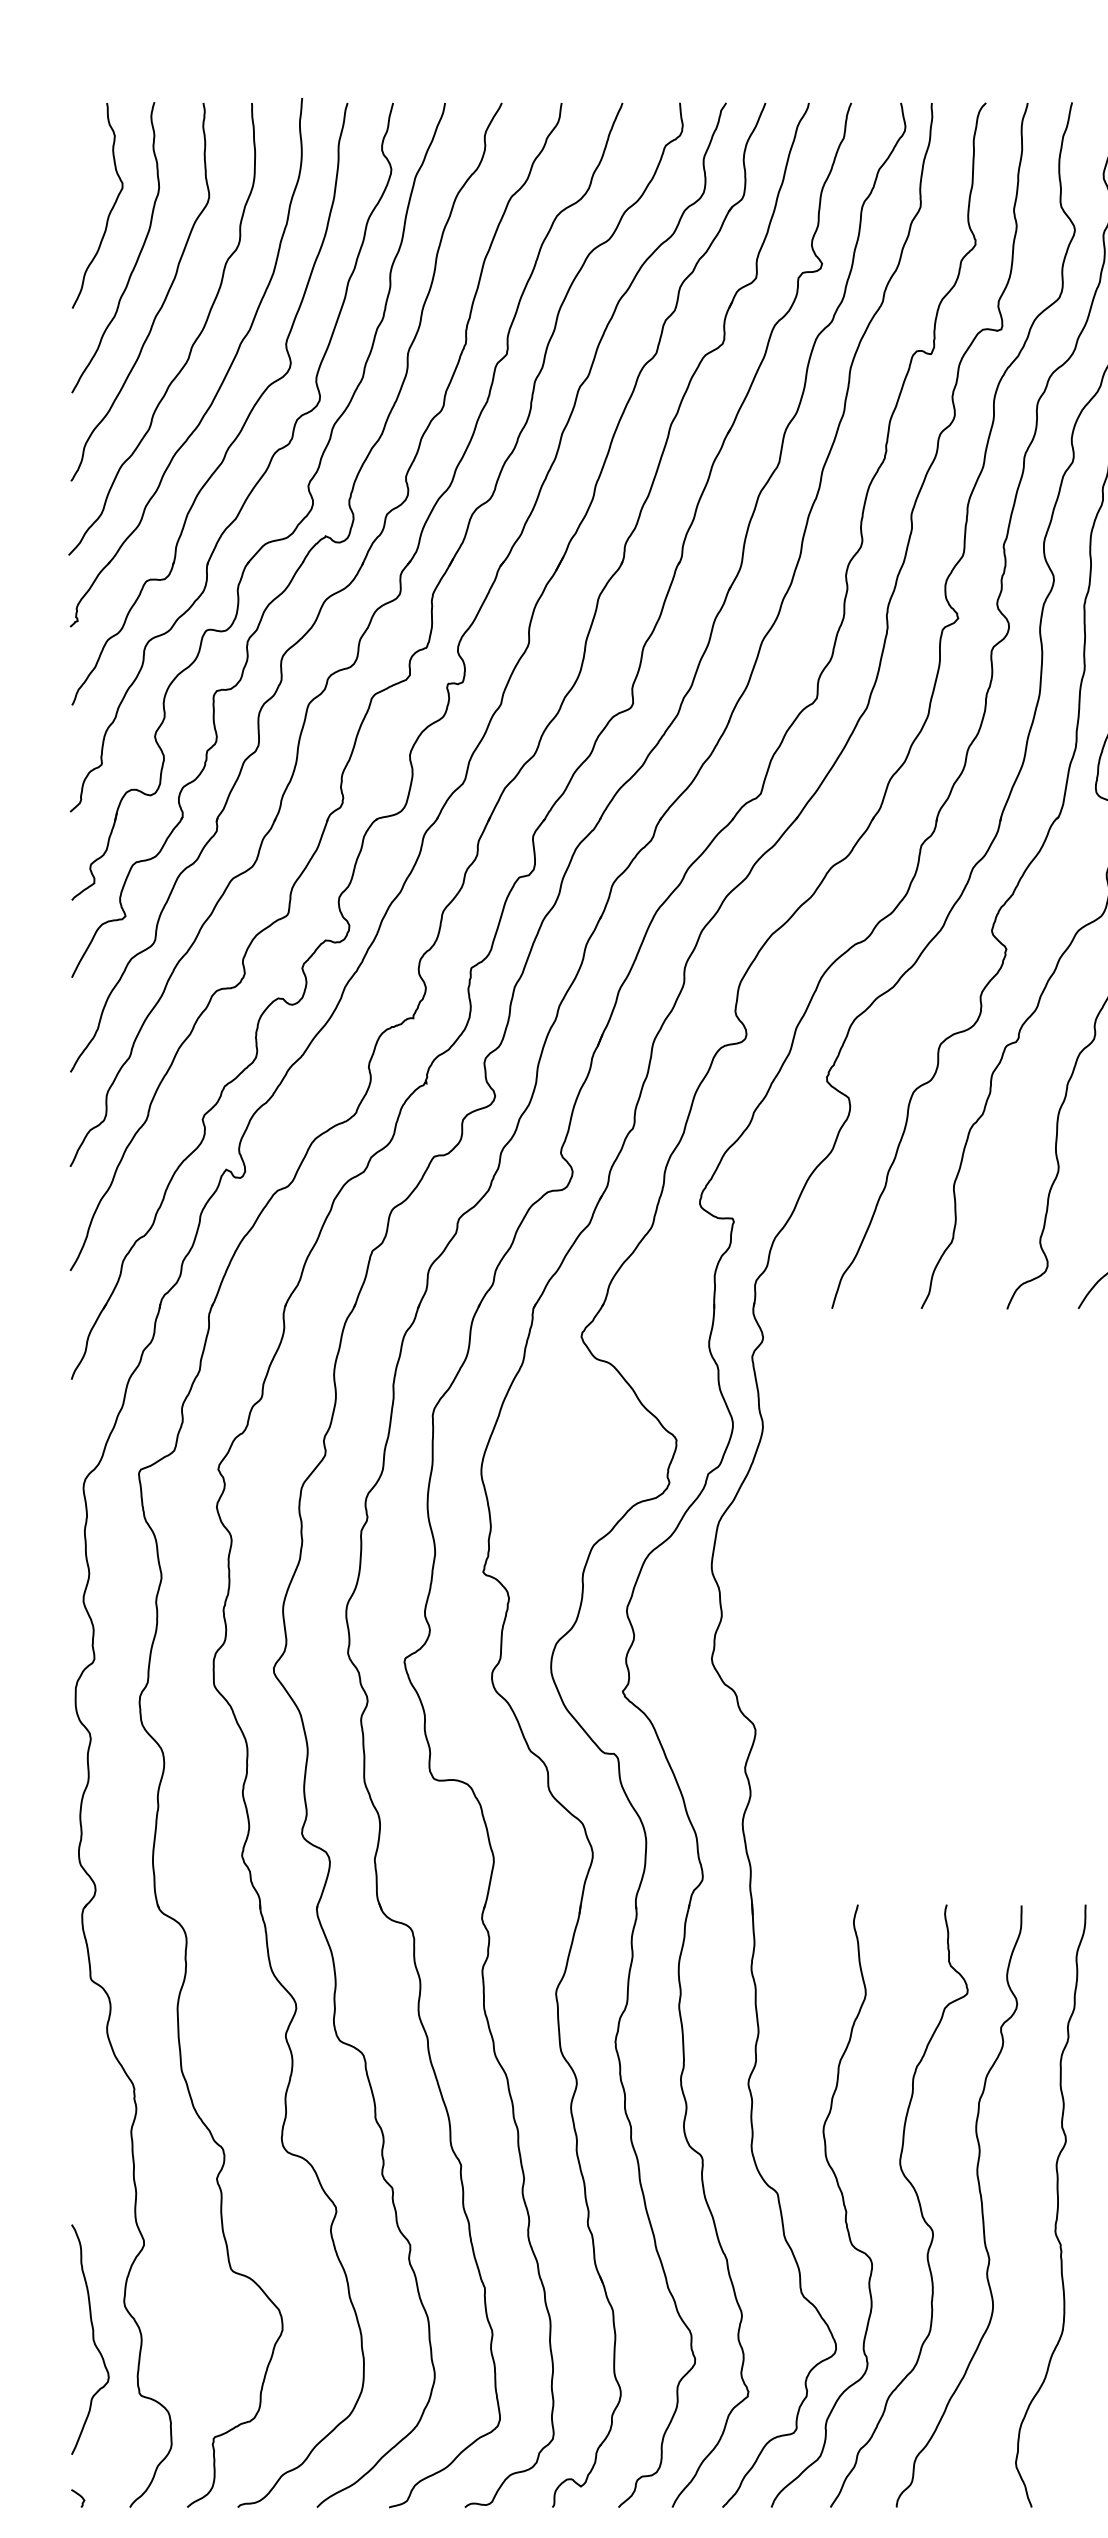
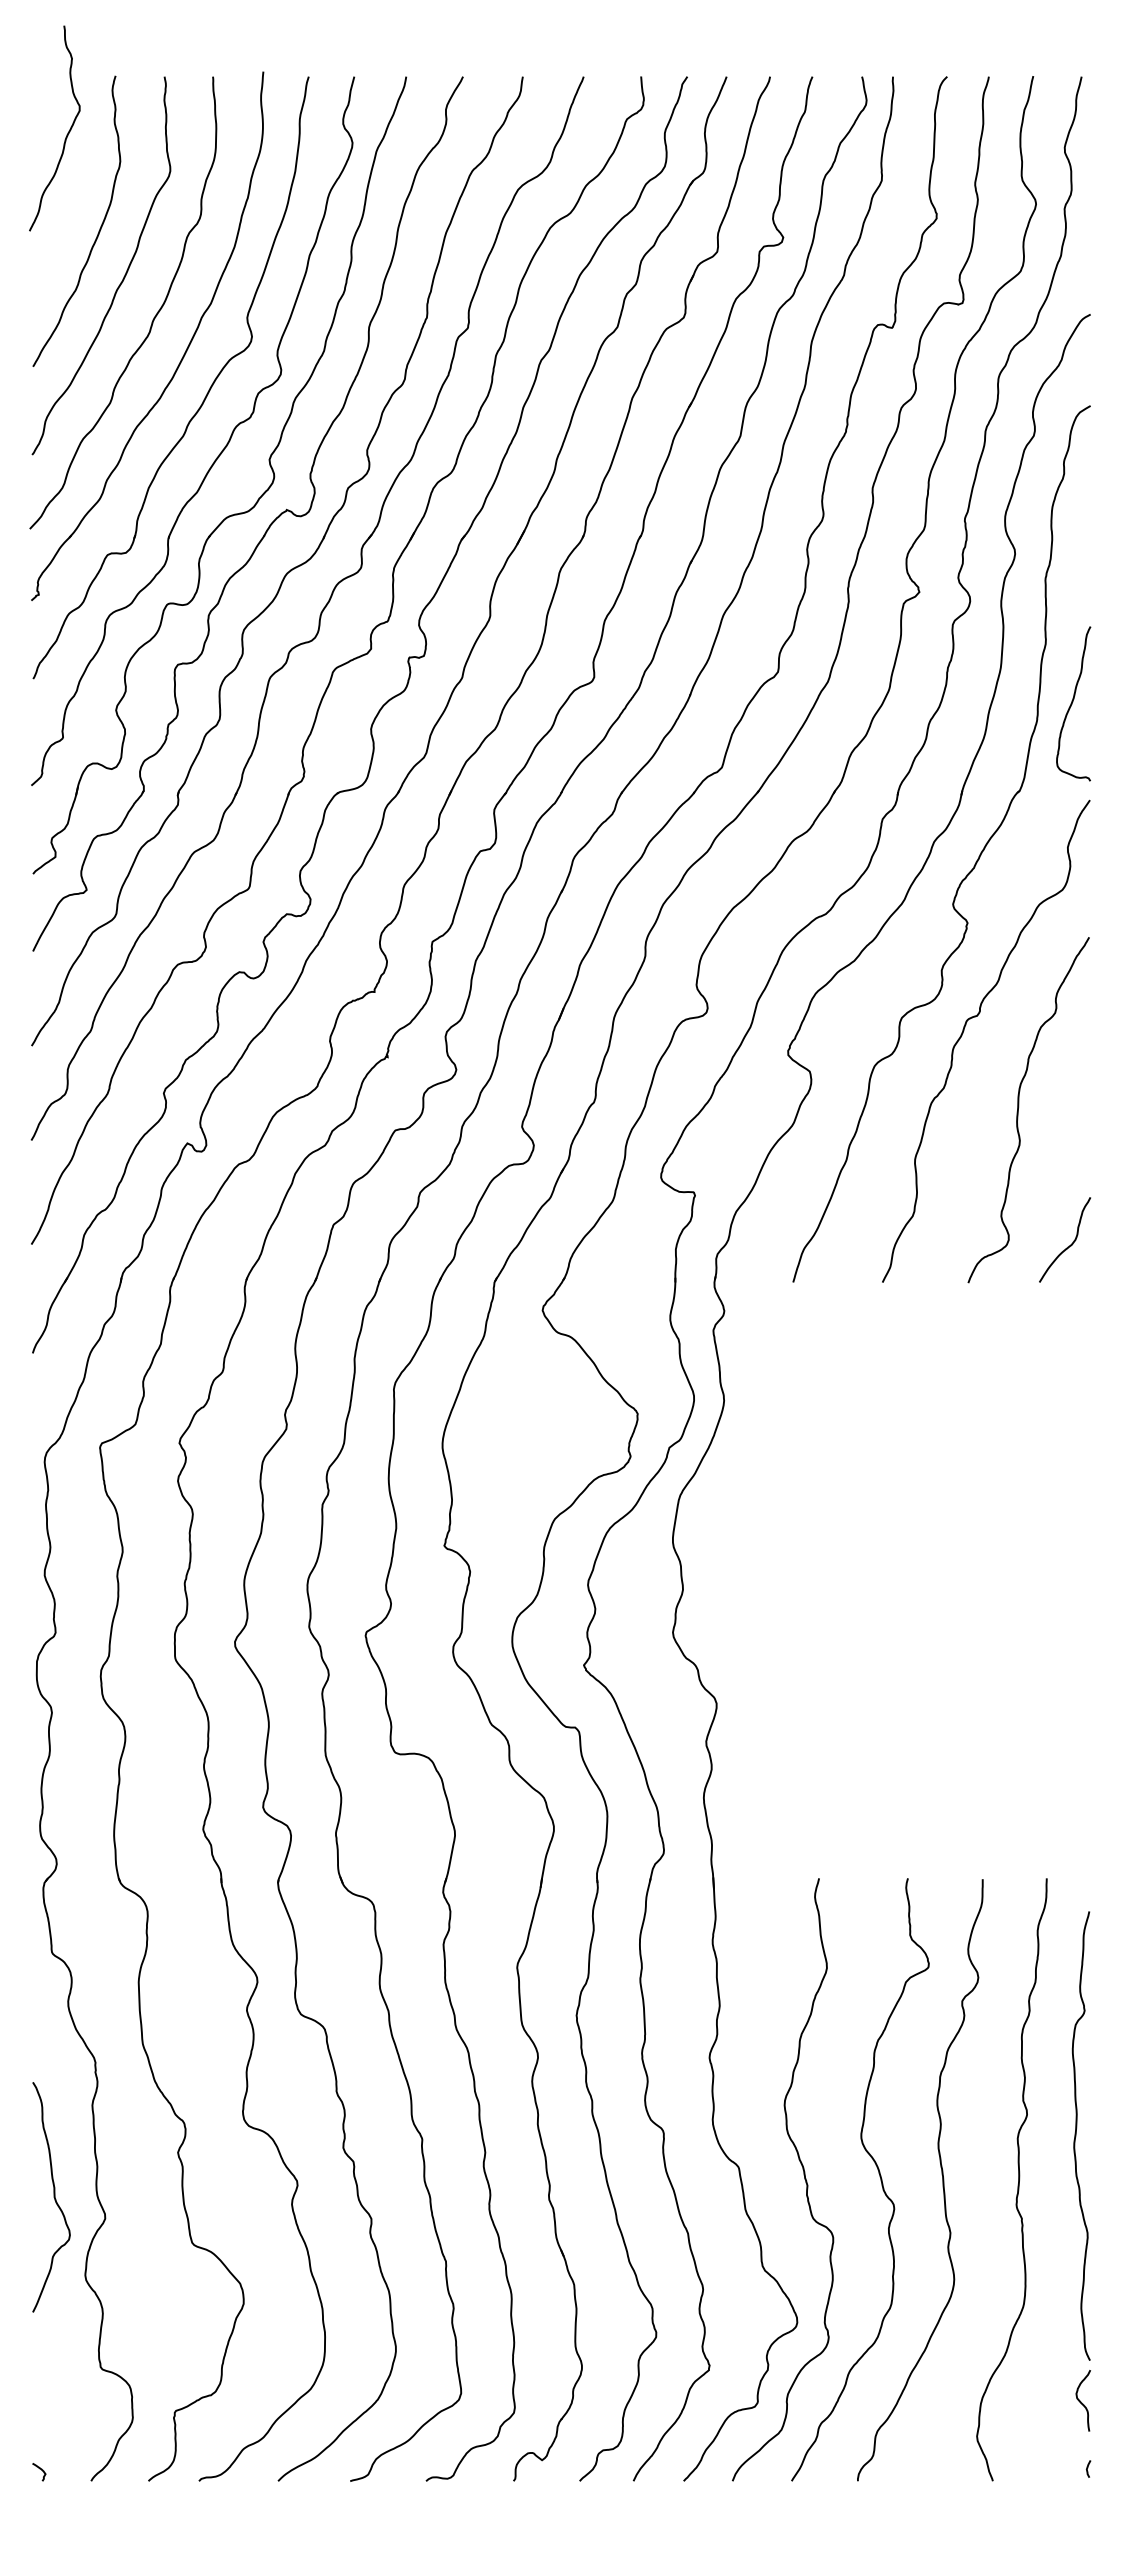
curve: (109, 211) -> (66, 134), moved
curve: (92, 2339) -> (53, 2197), moved

